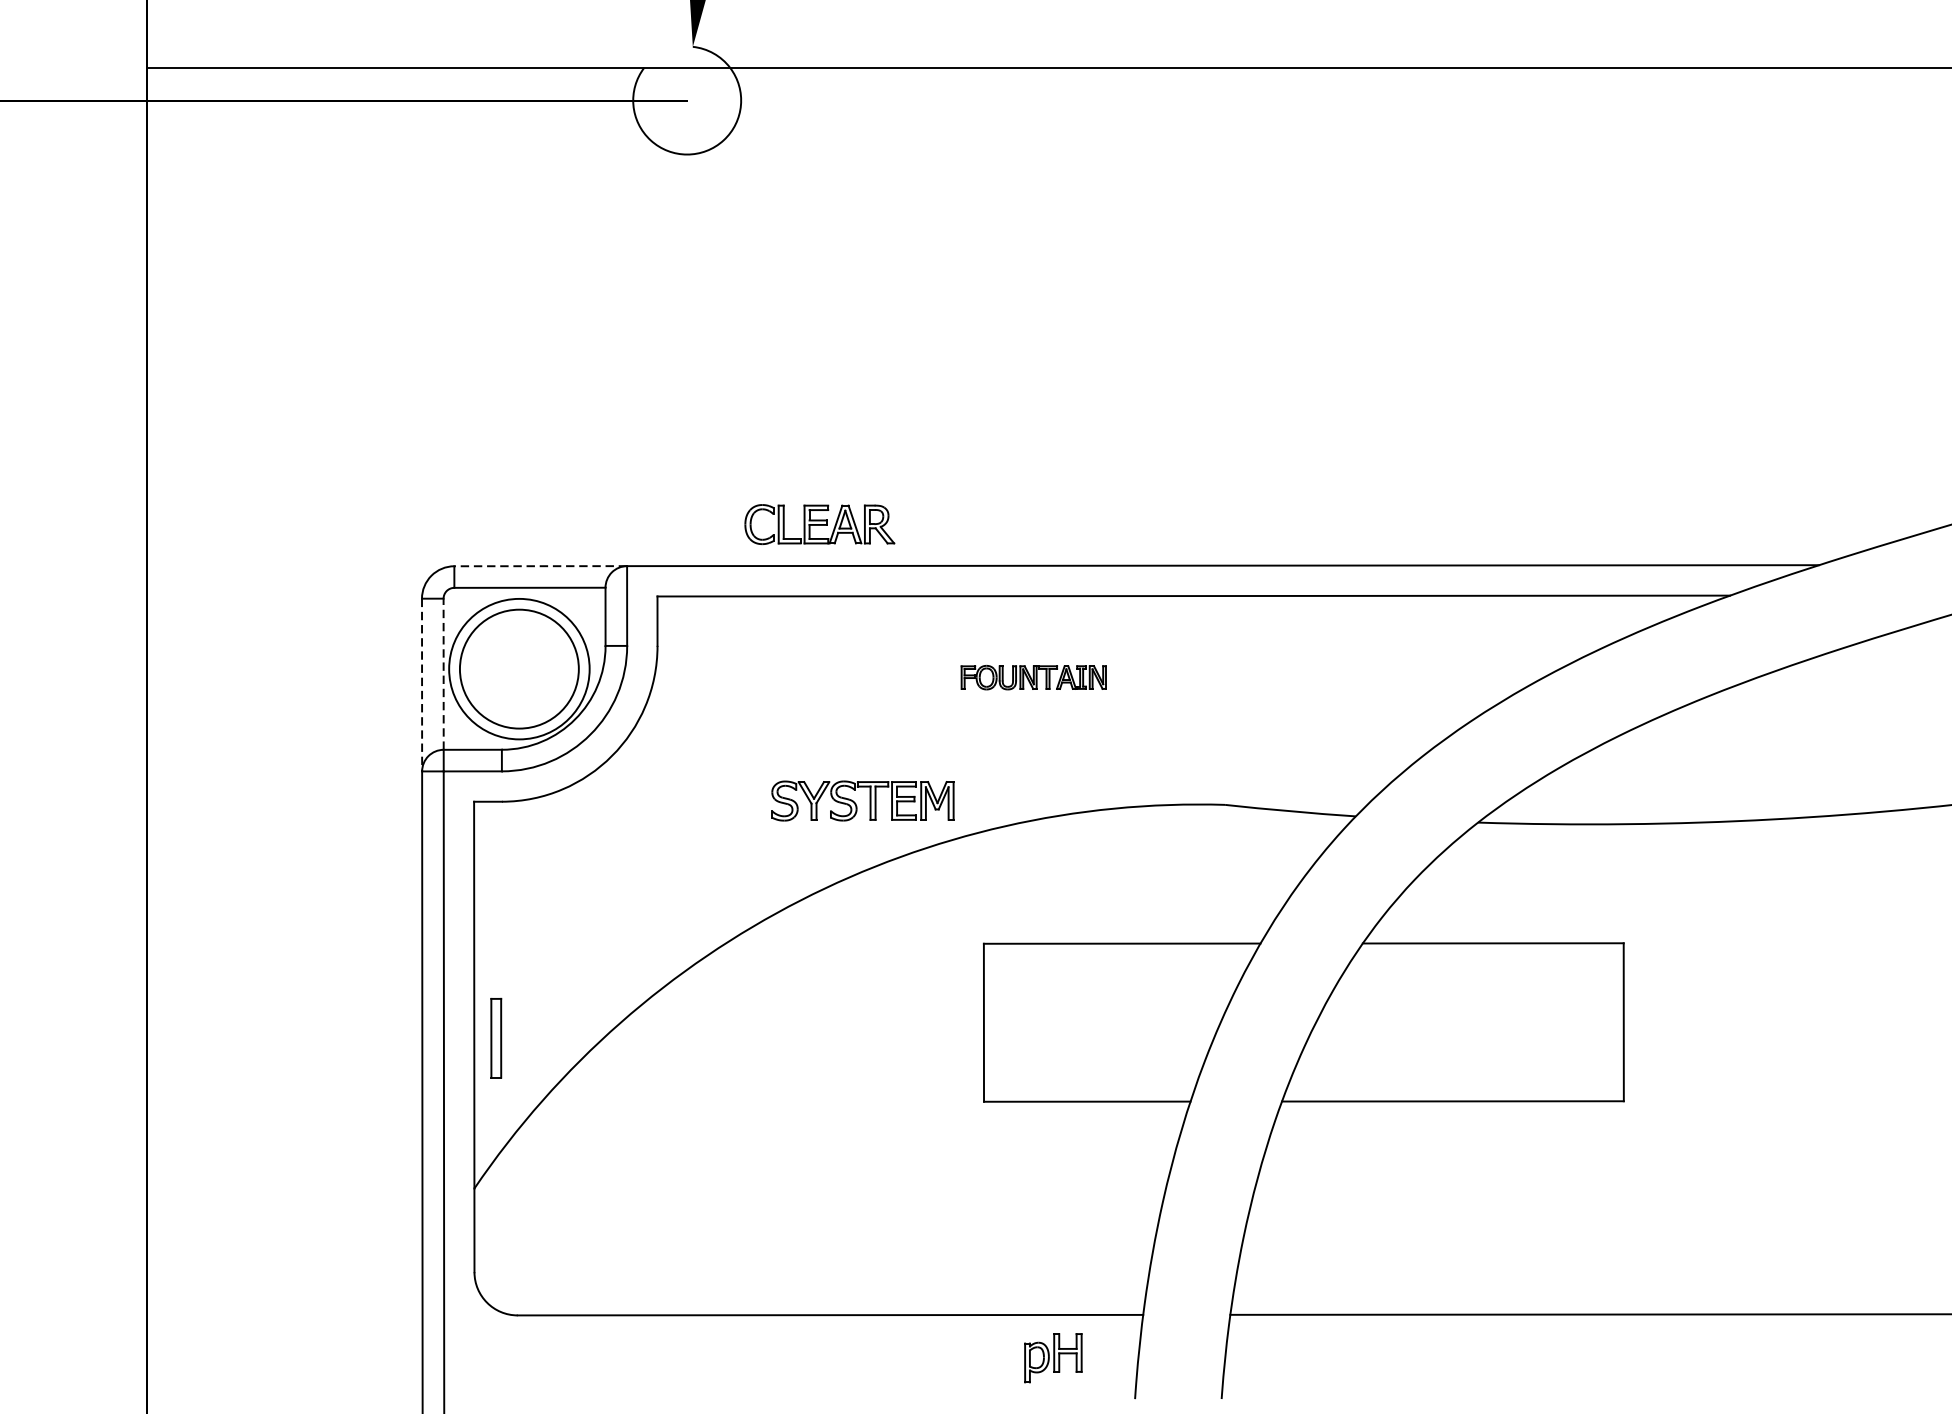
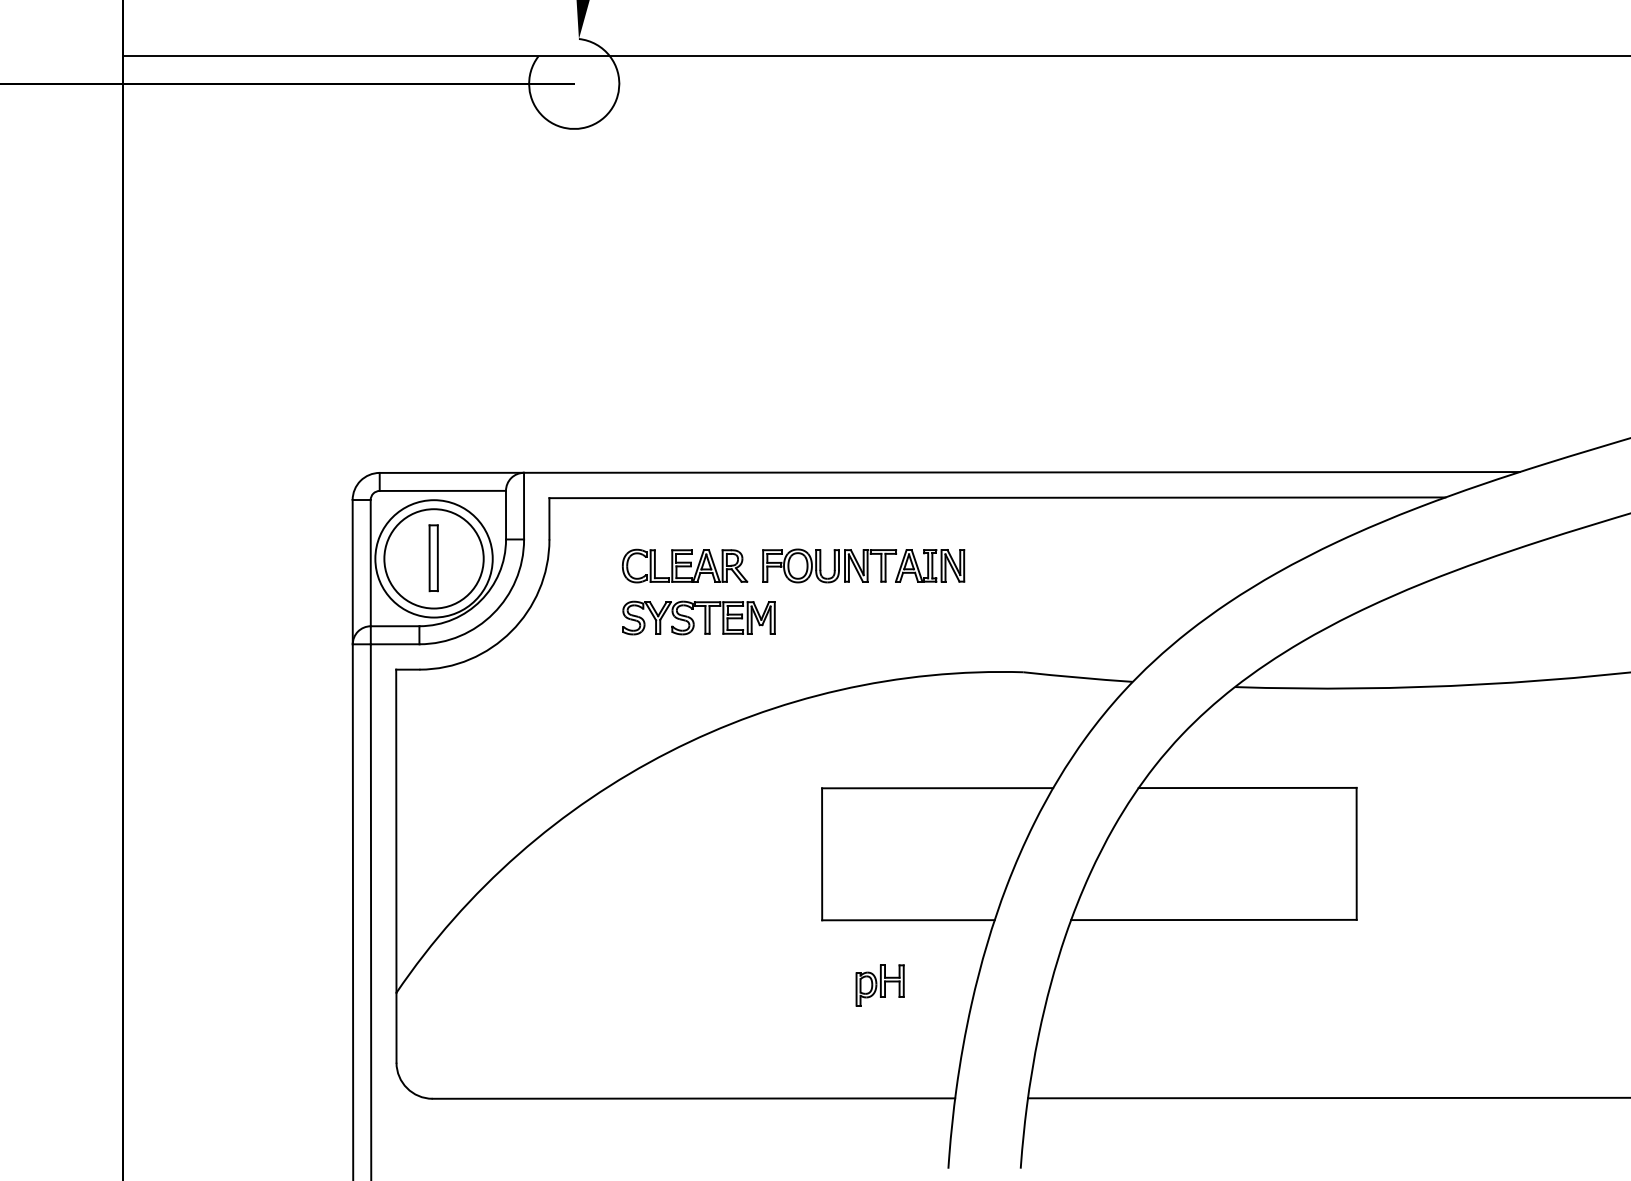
part: (820, 523) -> (685, 565), moved
line: (540, 565) -> (451, 472), dashed -> solid
line: (443, 673) -> (370, 562), dashed -> solid
part: (1033, 677) -> (863, 565), size x1.67
line: (421, 685) -> (352, 572), dashed -> solid
part: (862, 800) -> (698, 617), moved
part: (496, 1038) -> (433, 558), moved
part: (1052, 1358) -> (879, 985), moved

